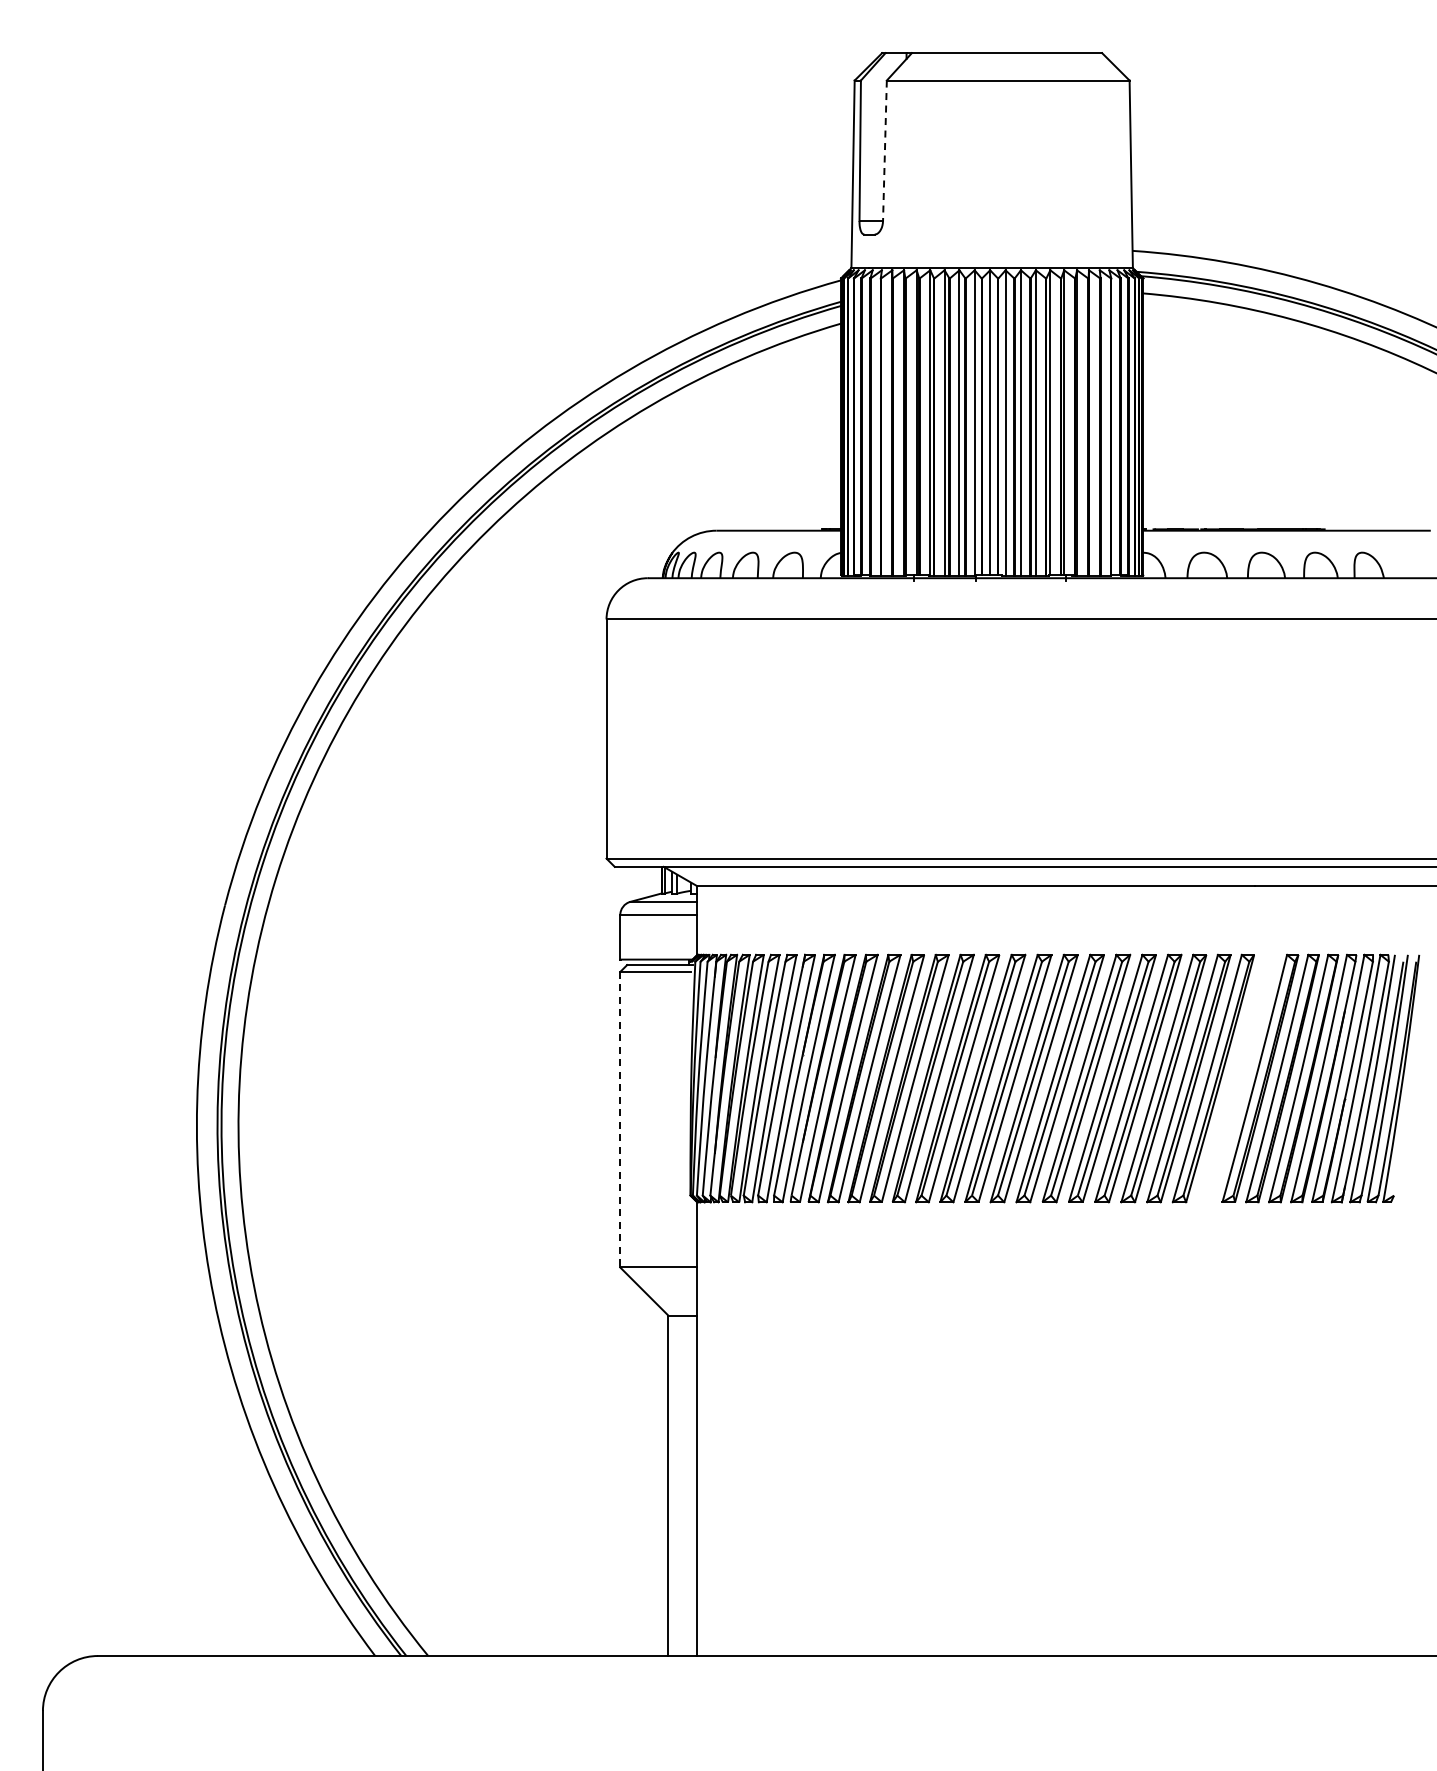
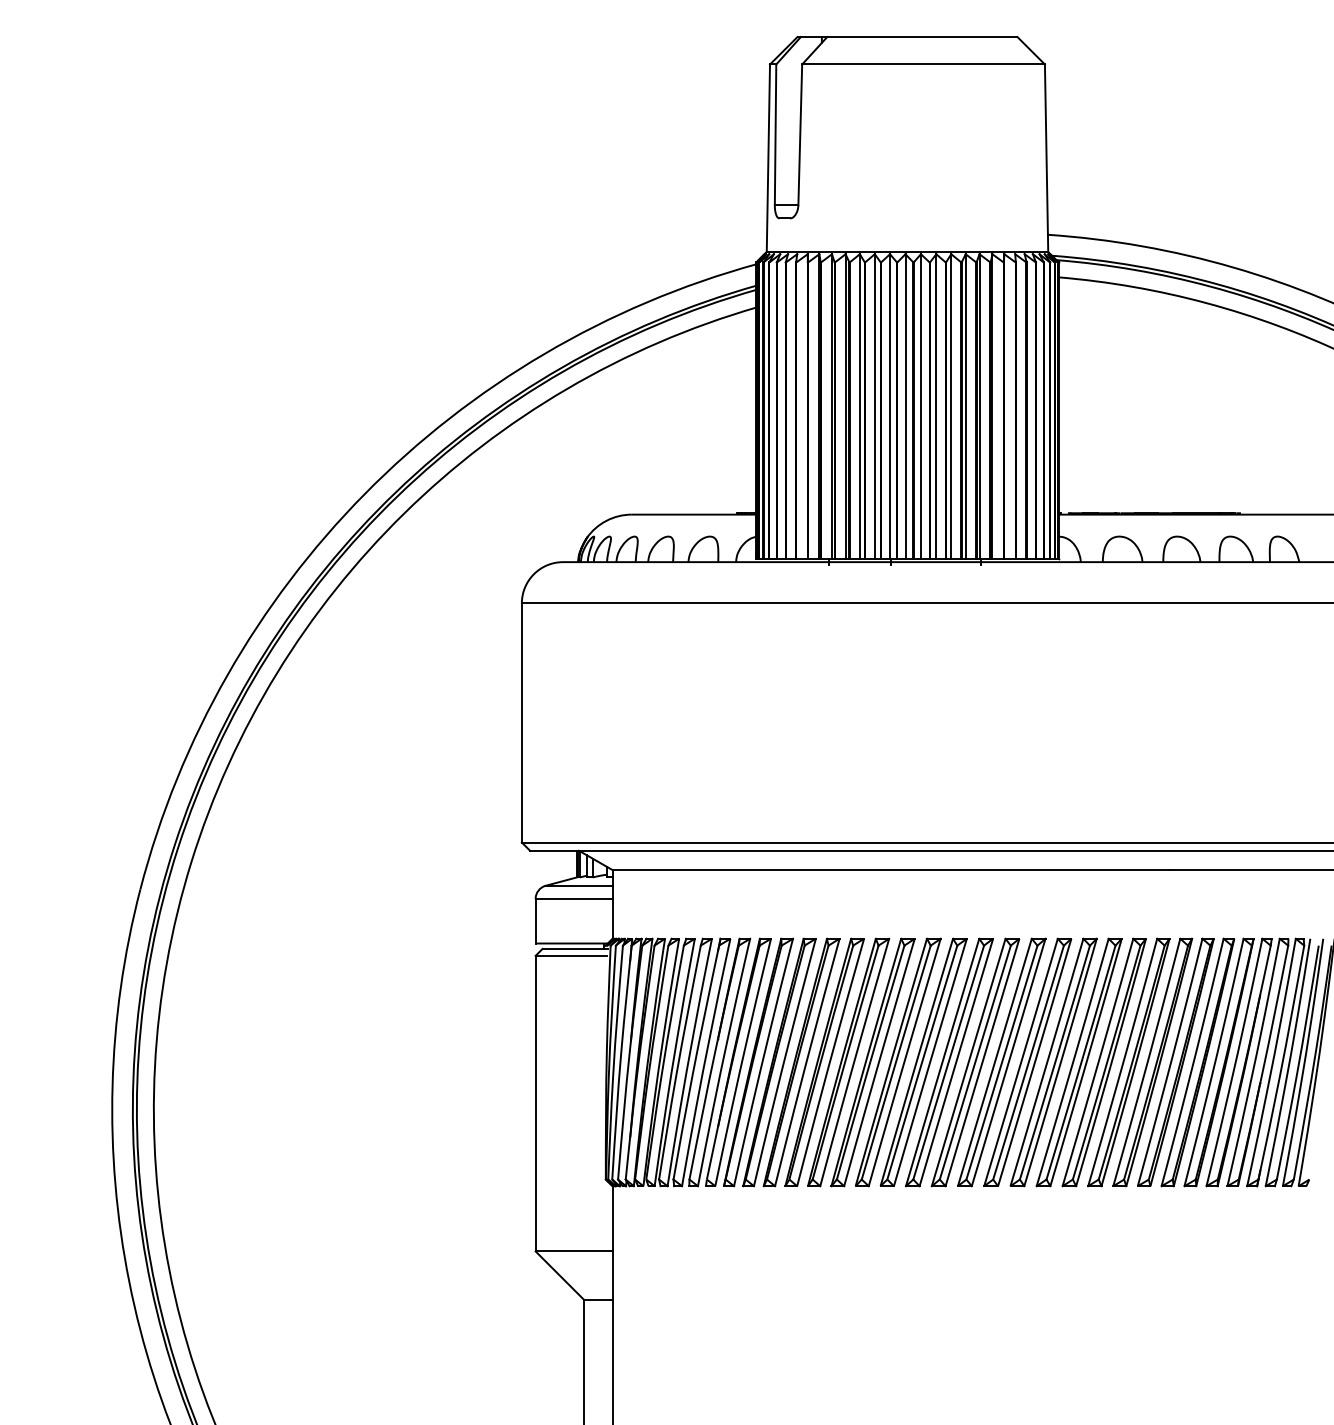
line: (884, 151) -> (799, 135), dashed -> solid
part: (1237, 1078) -> (1152, 1062), added
line: (620, 1119) -> (535, 1103), dashed -> solid

